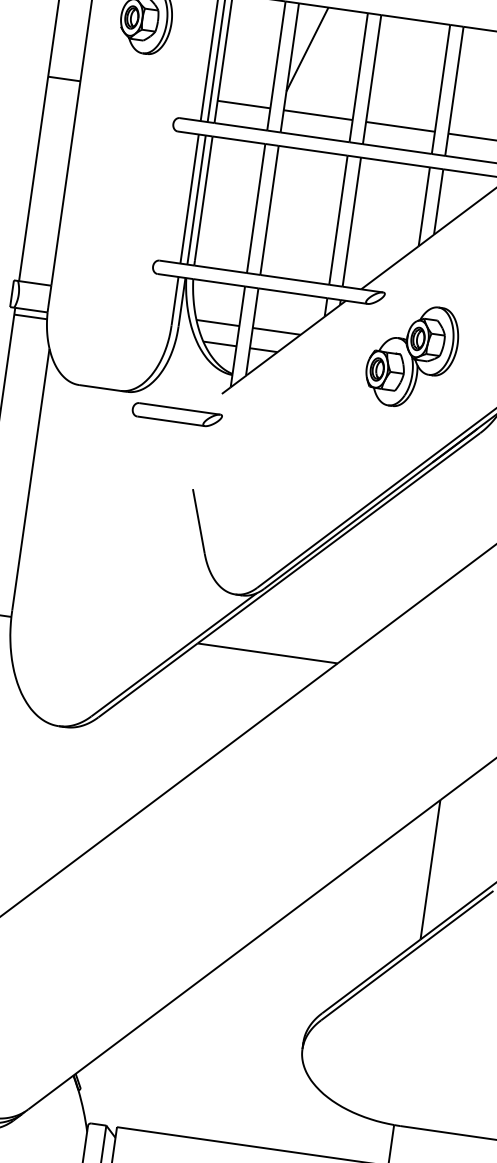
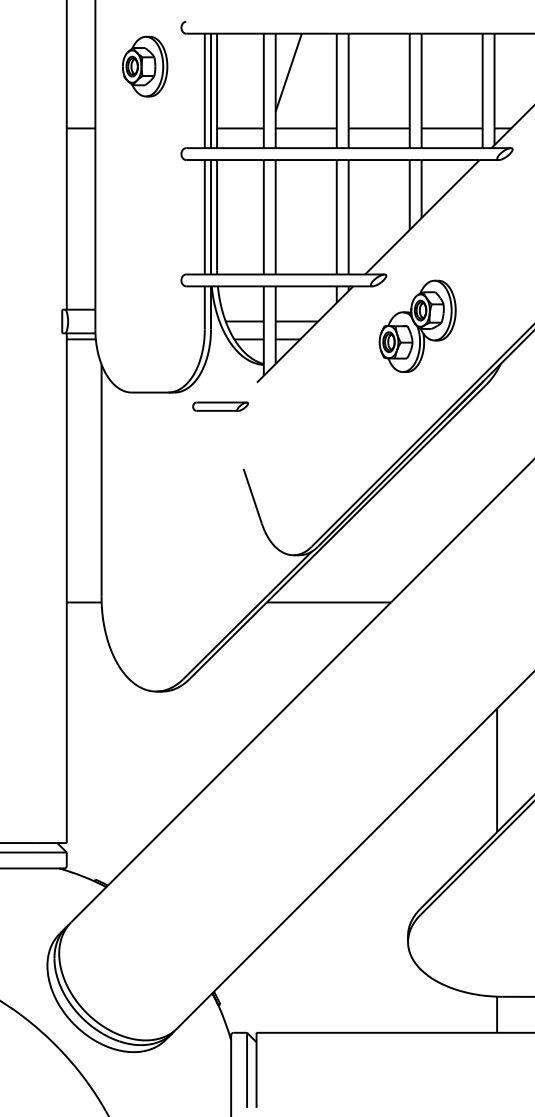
part: (176, 414) -> (220, 406), size x0.7

